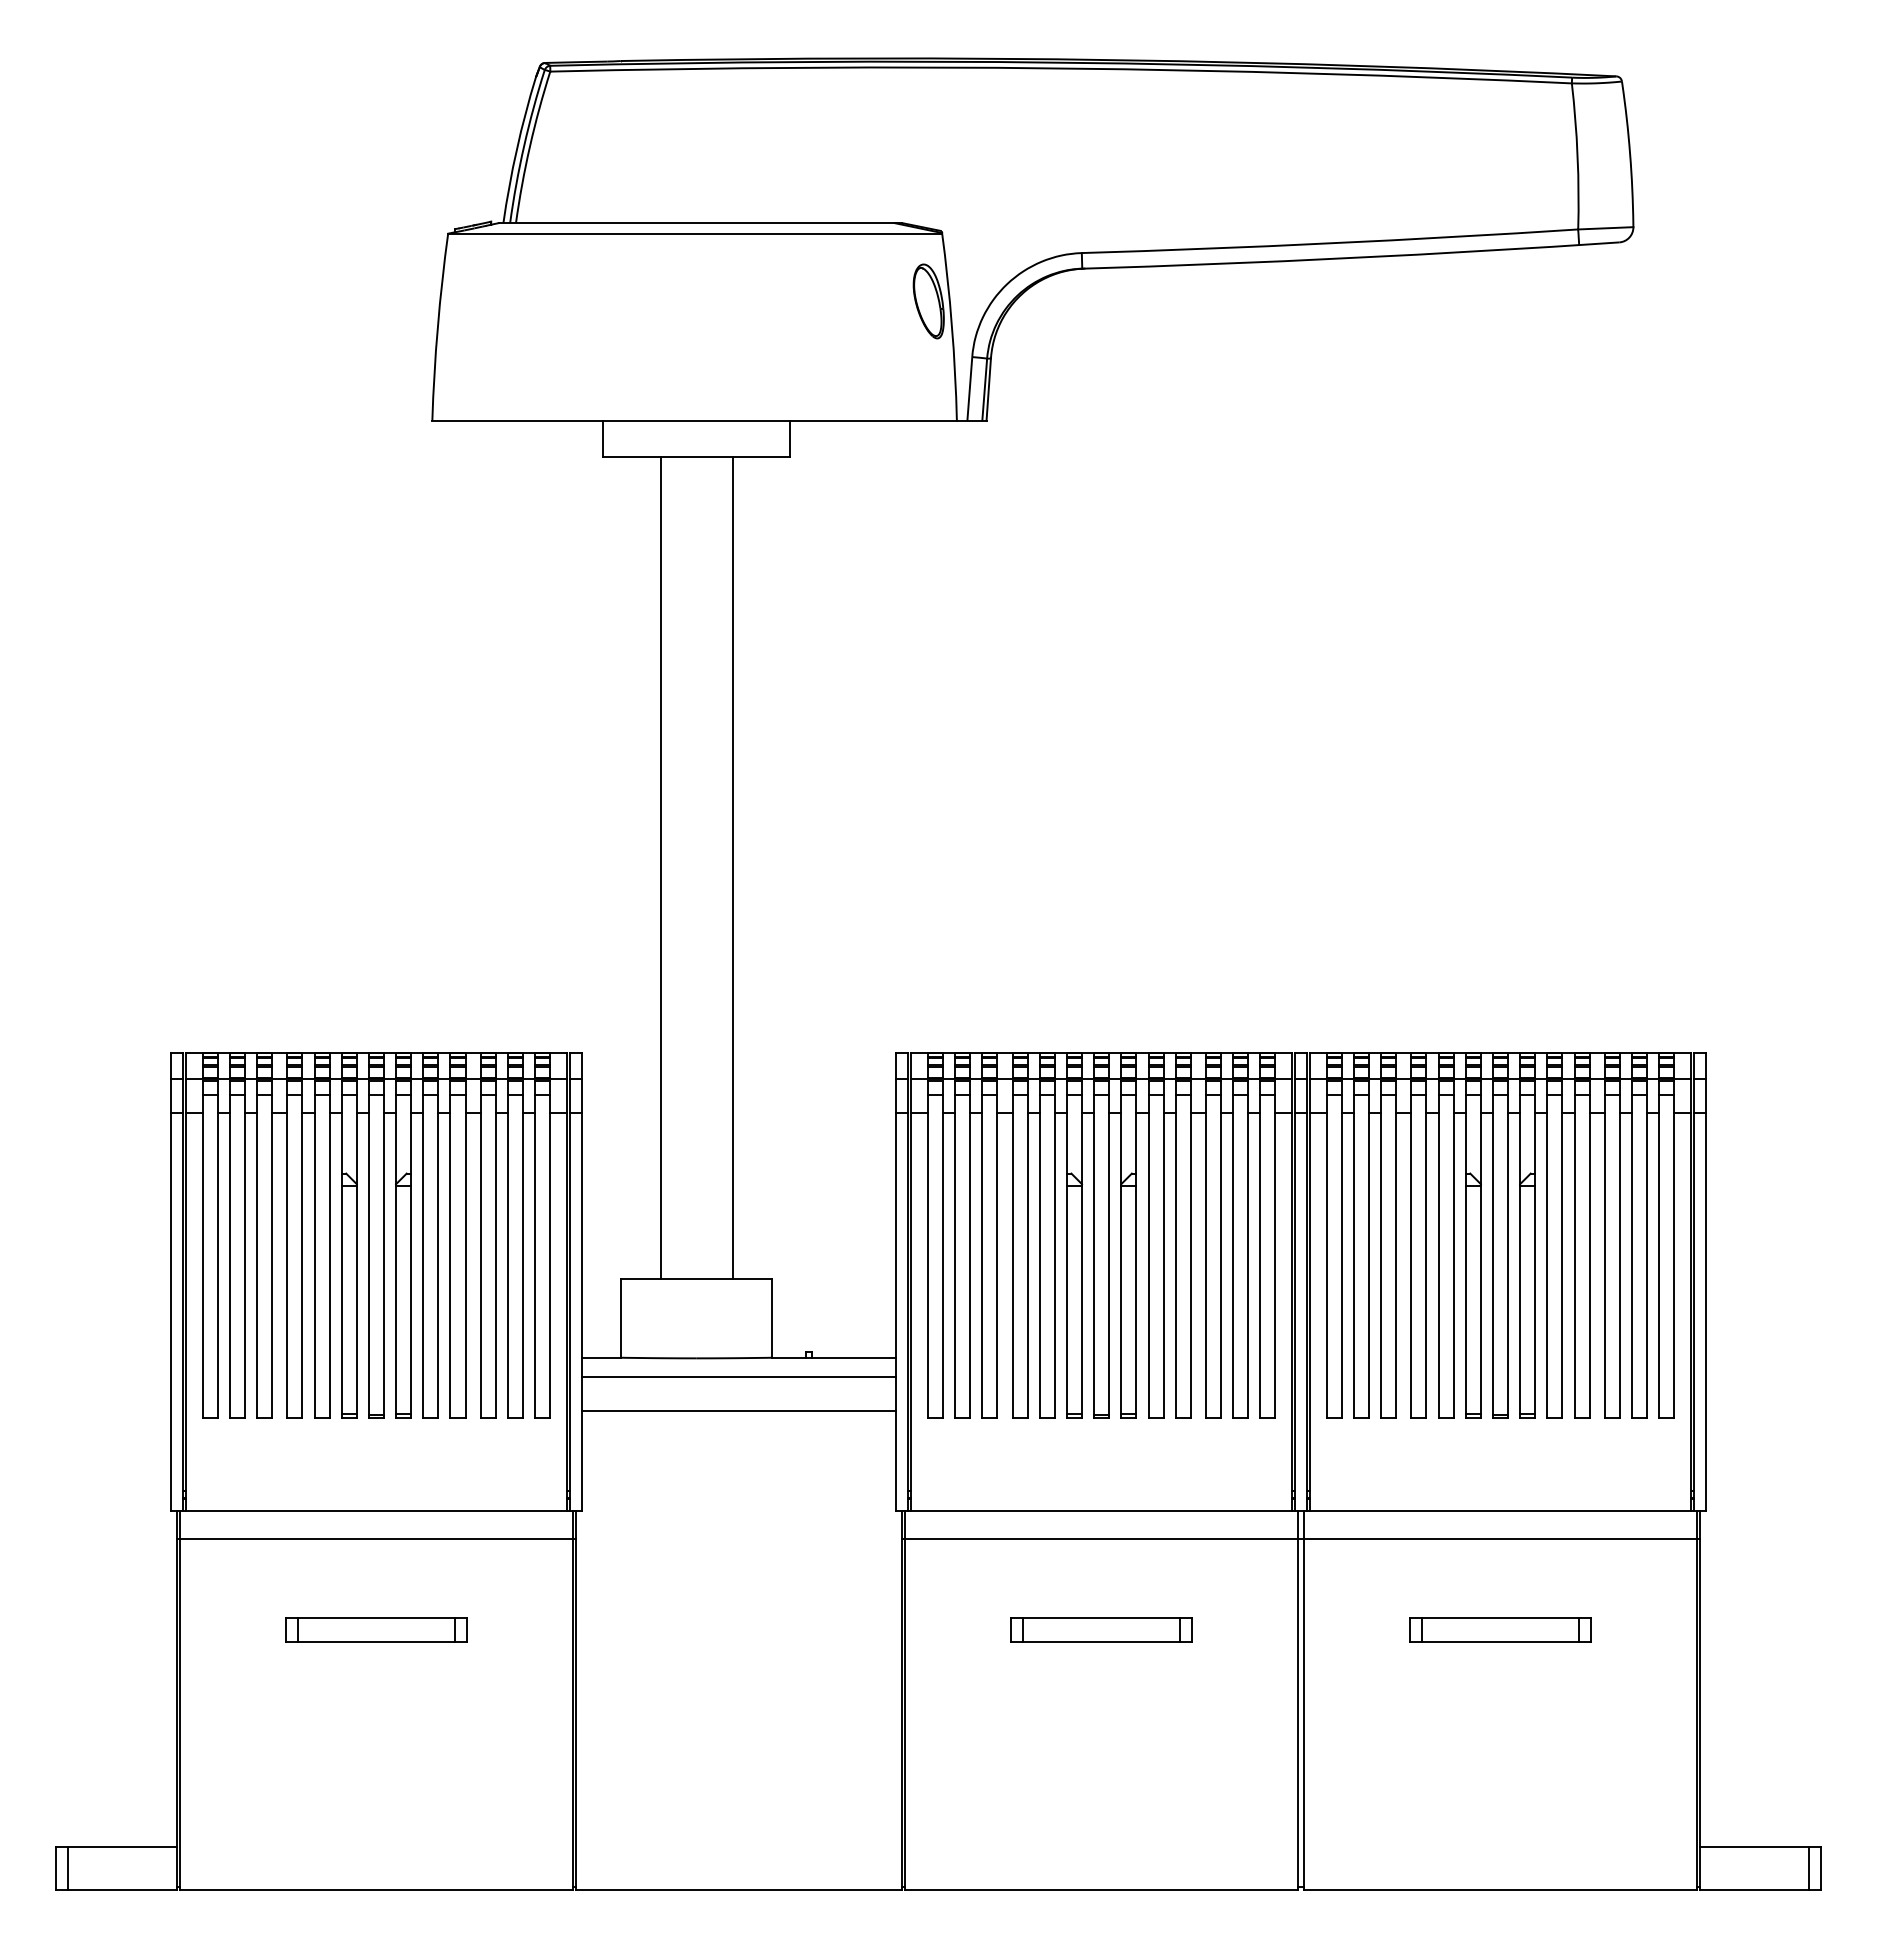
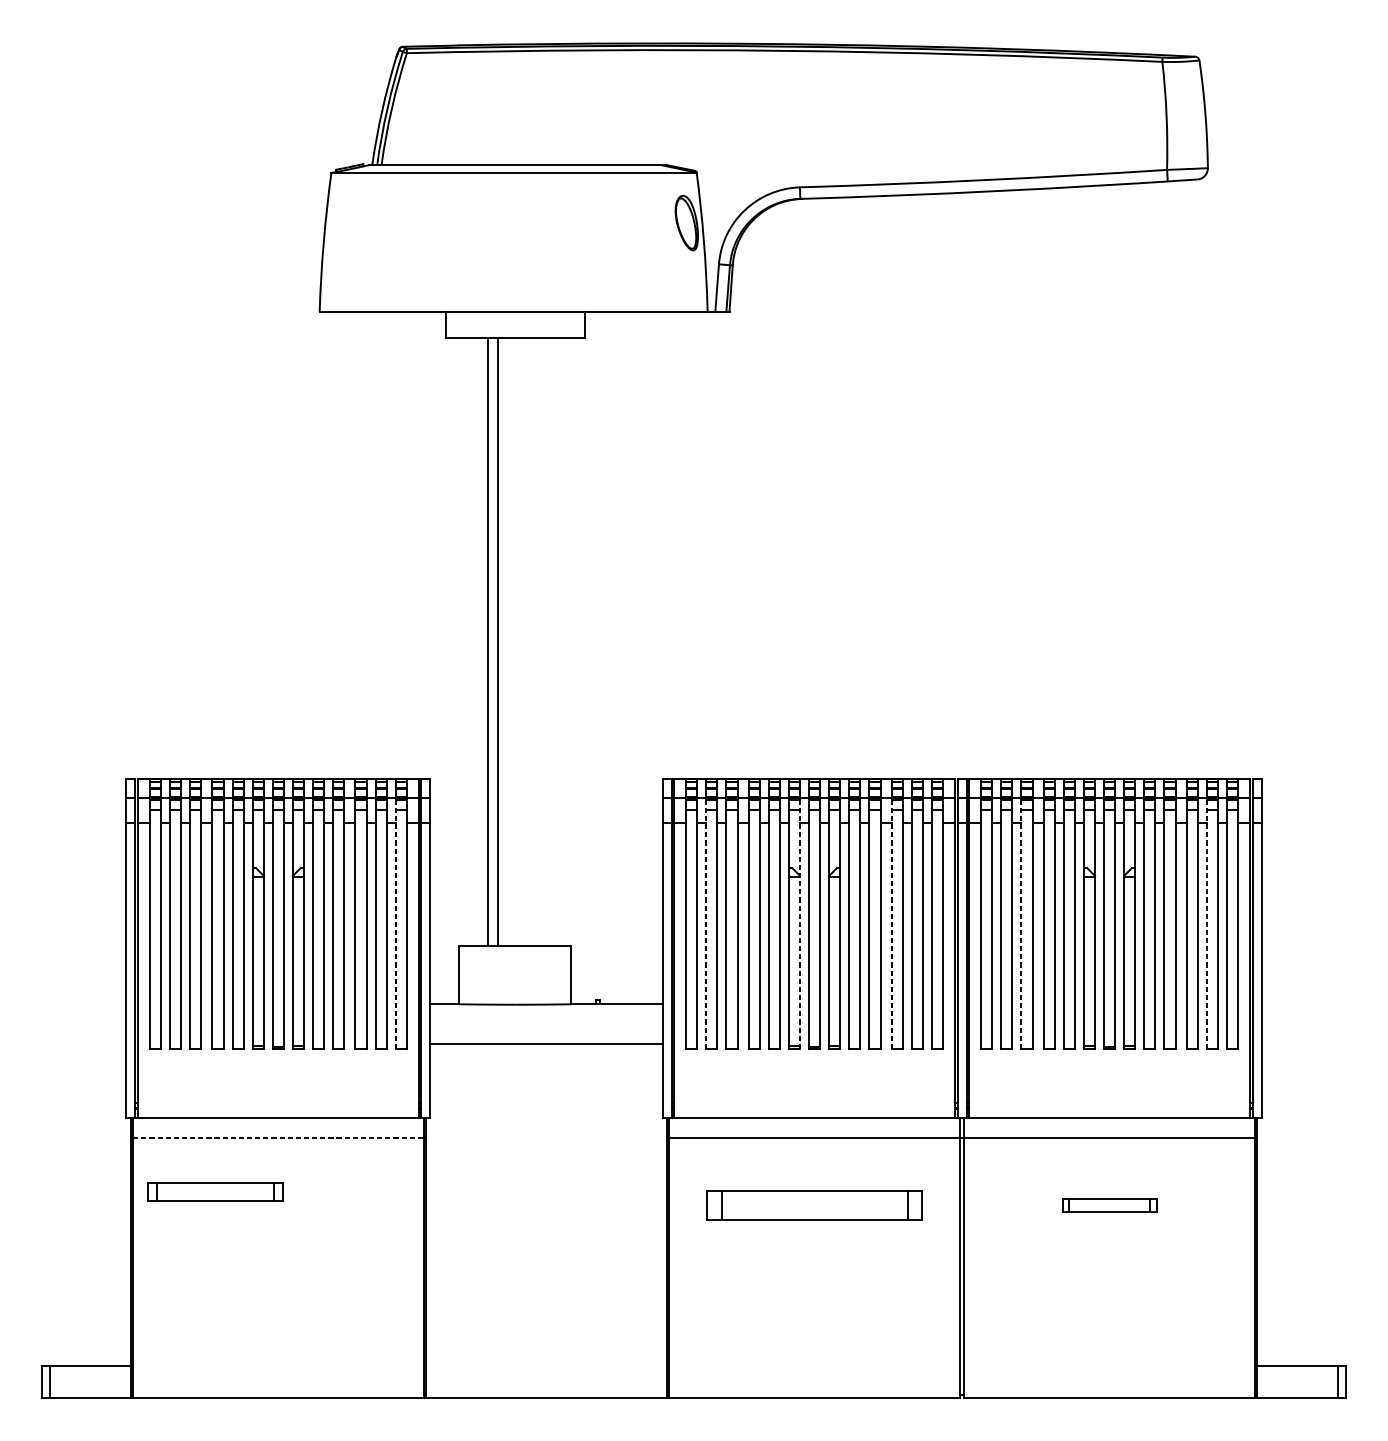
line: (733, 868) -> (498, 642), moved
line: (535, 1249) -> (395, 924), solid -> dashed
line: (955, 1249) -> (706, 924), solid -> dashed
line: (1082, 1249) -> (800, 924), solid -> dashed
line: (1205, 1249) -> (891, 924), solid -> dashed
line: (1381, 1249) -> (1021, 924), solid -> dashed
line: (1631, 1249) -> (1206, 924), solid -> dashed
line: (738, 1376) -> (546, 1018), removed
line: (376, 1538) -> (278, 1137), solid -> dashed
part: (376, 1629) -> (215, 1191), moved
part: (1101, 1629) -> (814, 1205), size x1.6
part: (1500, 1629) -> (1109, 1205), size x0.7

